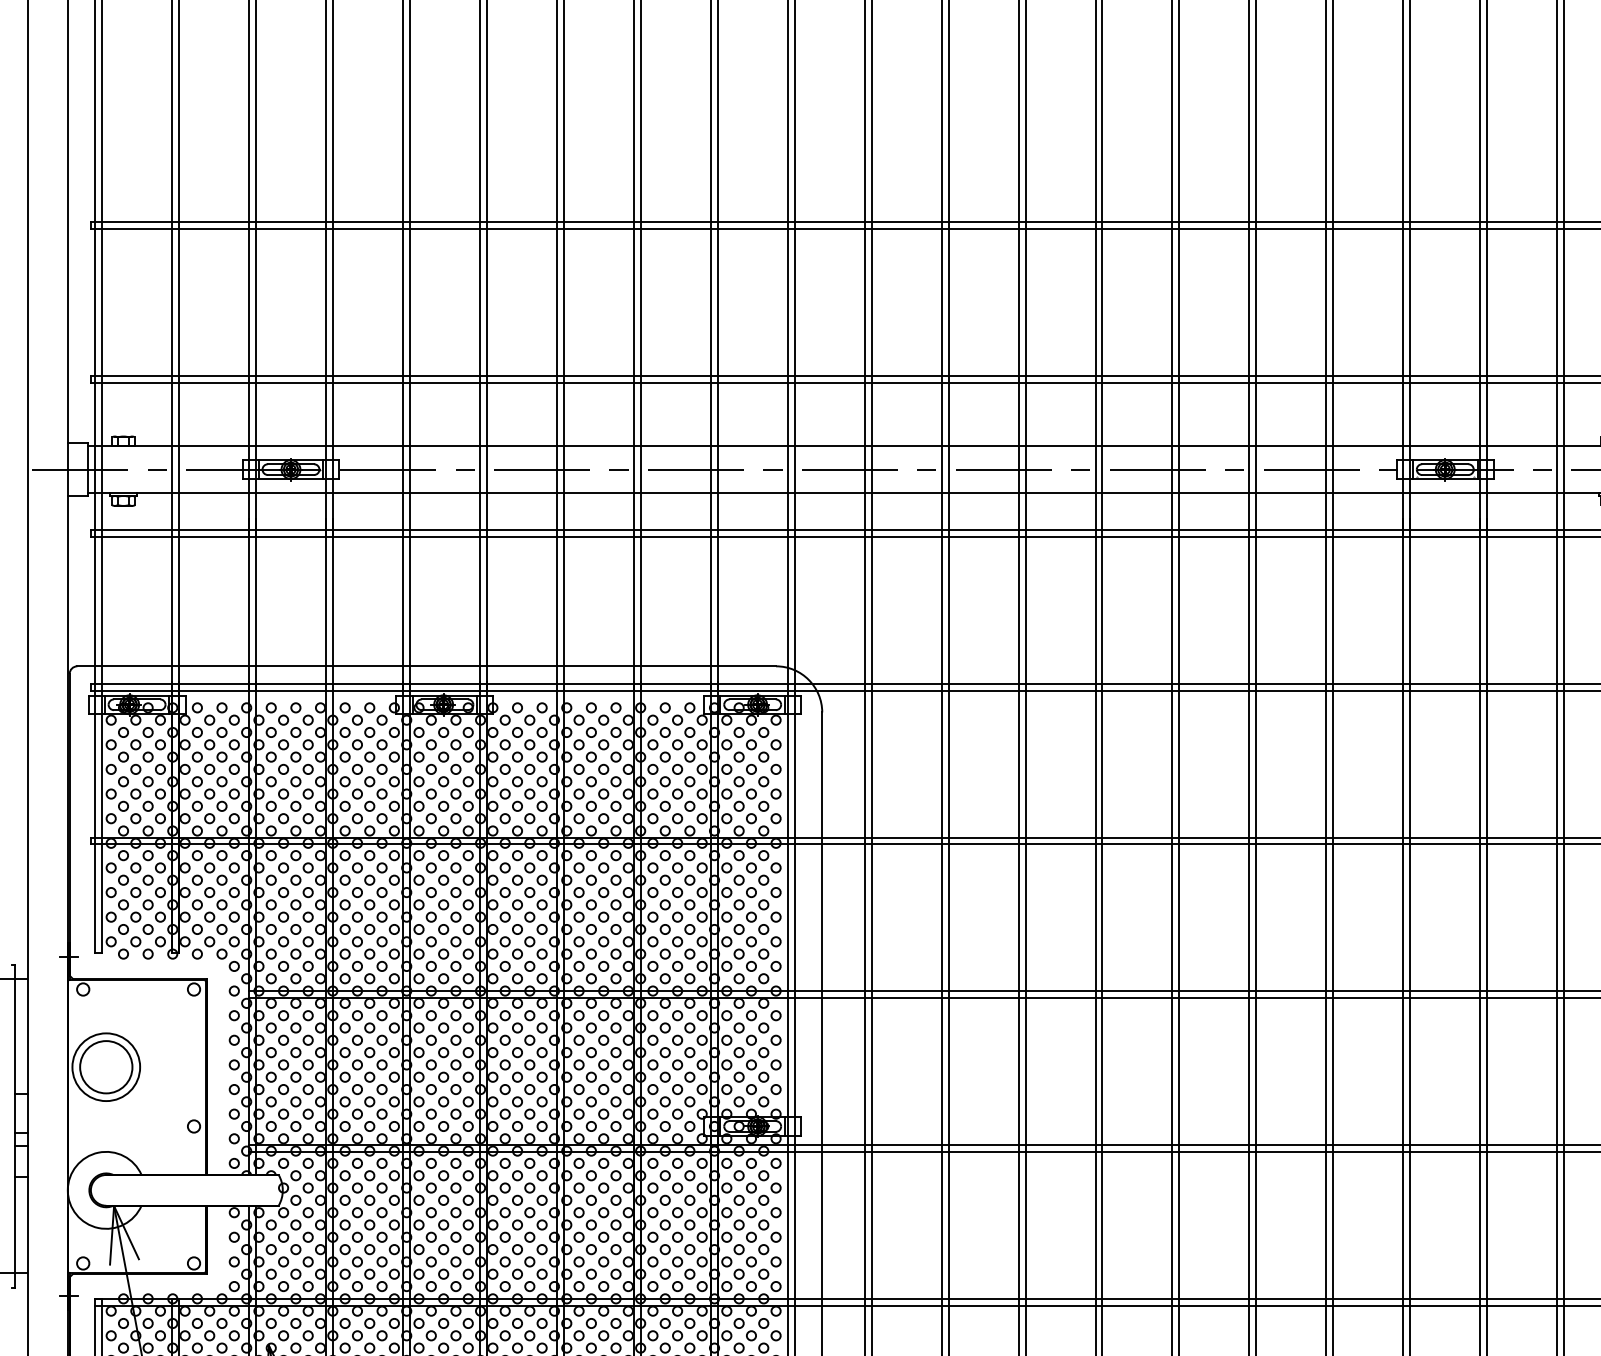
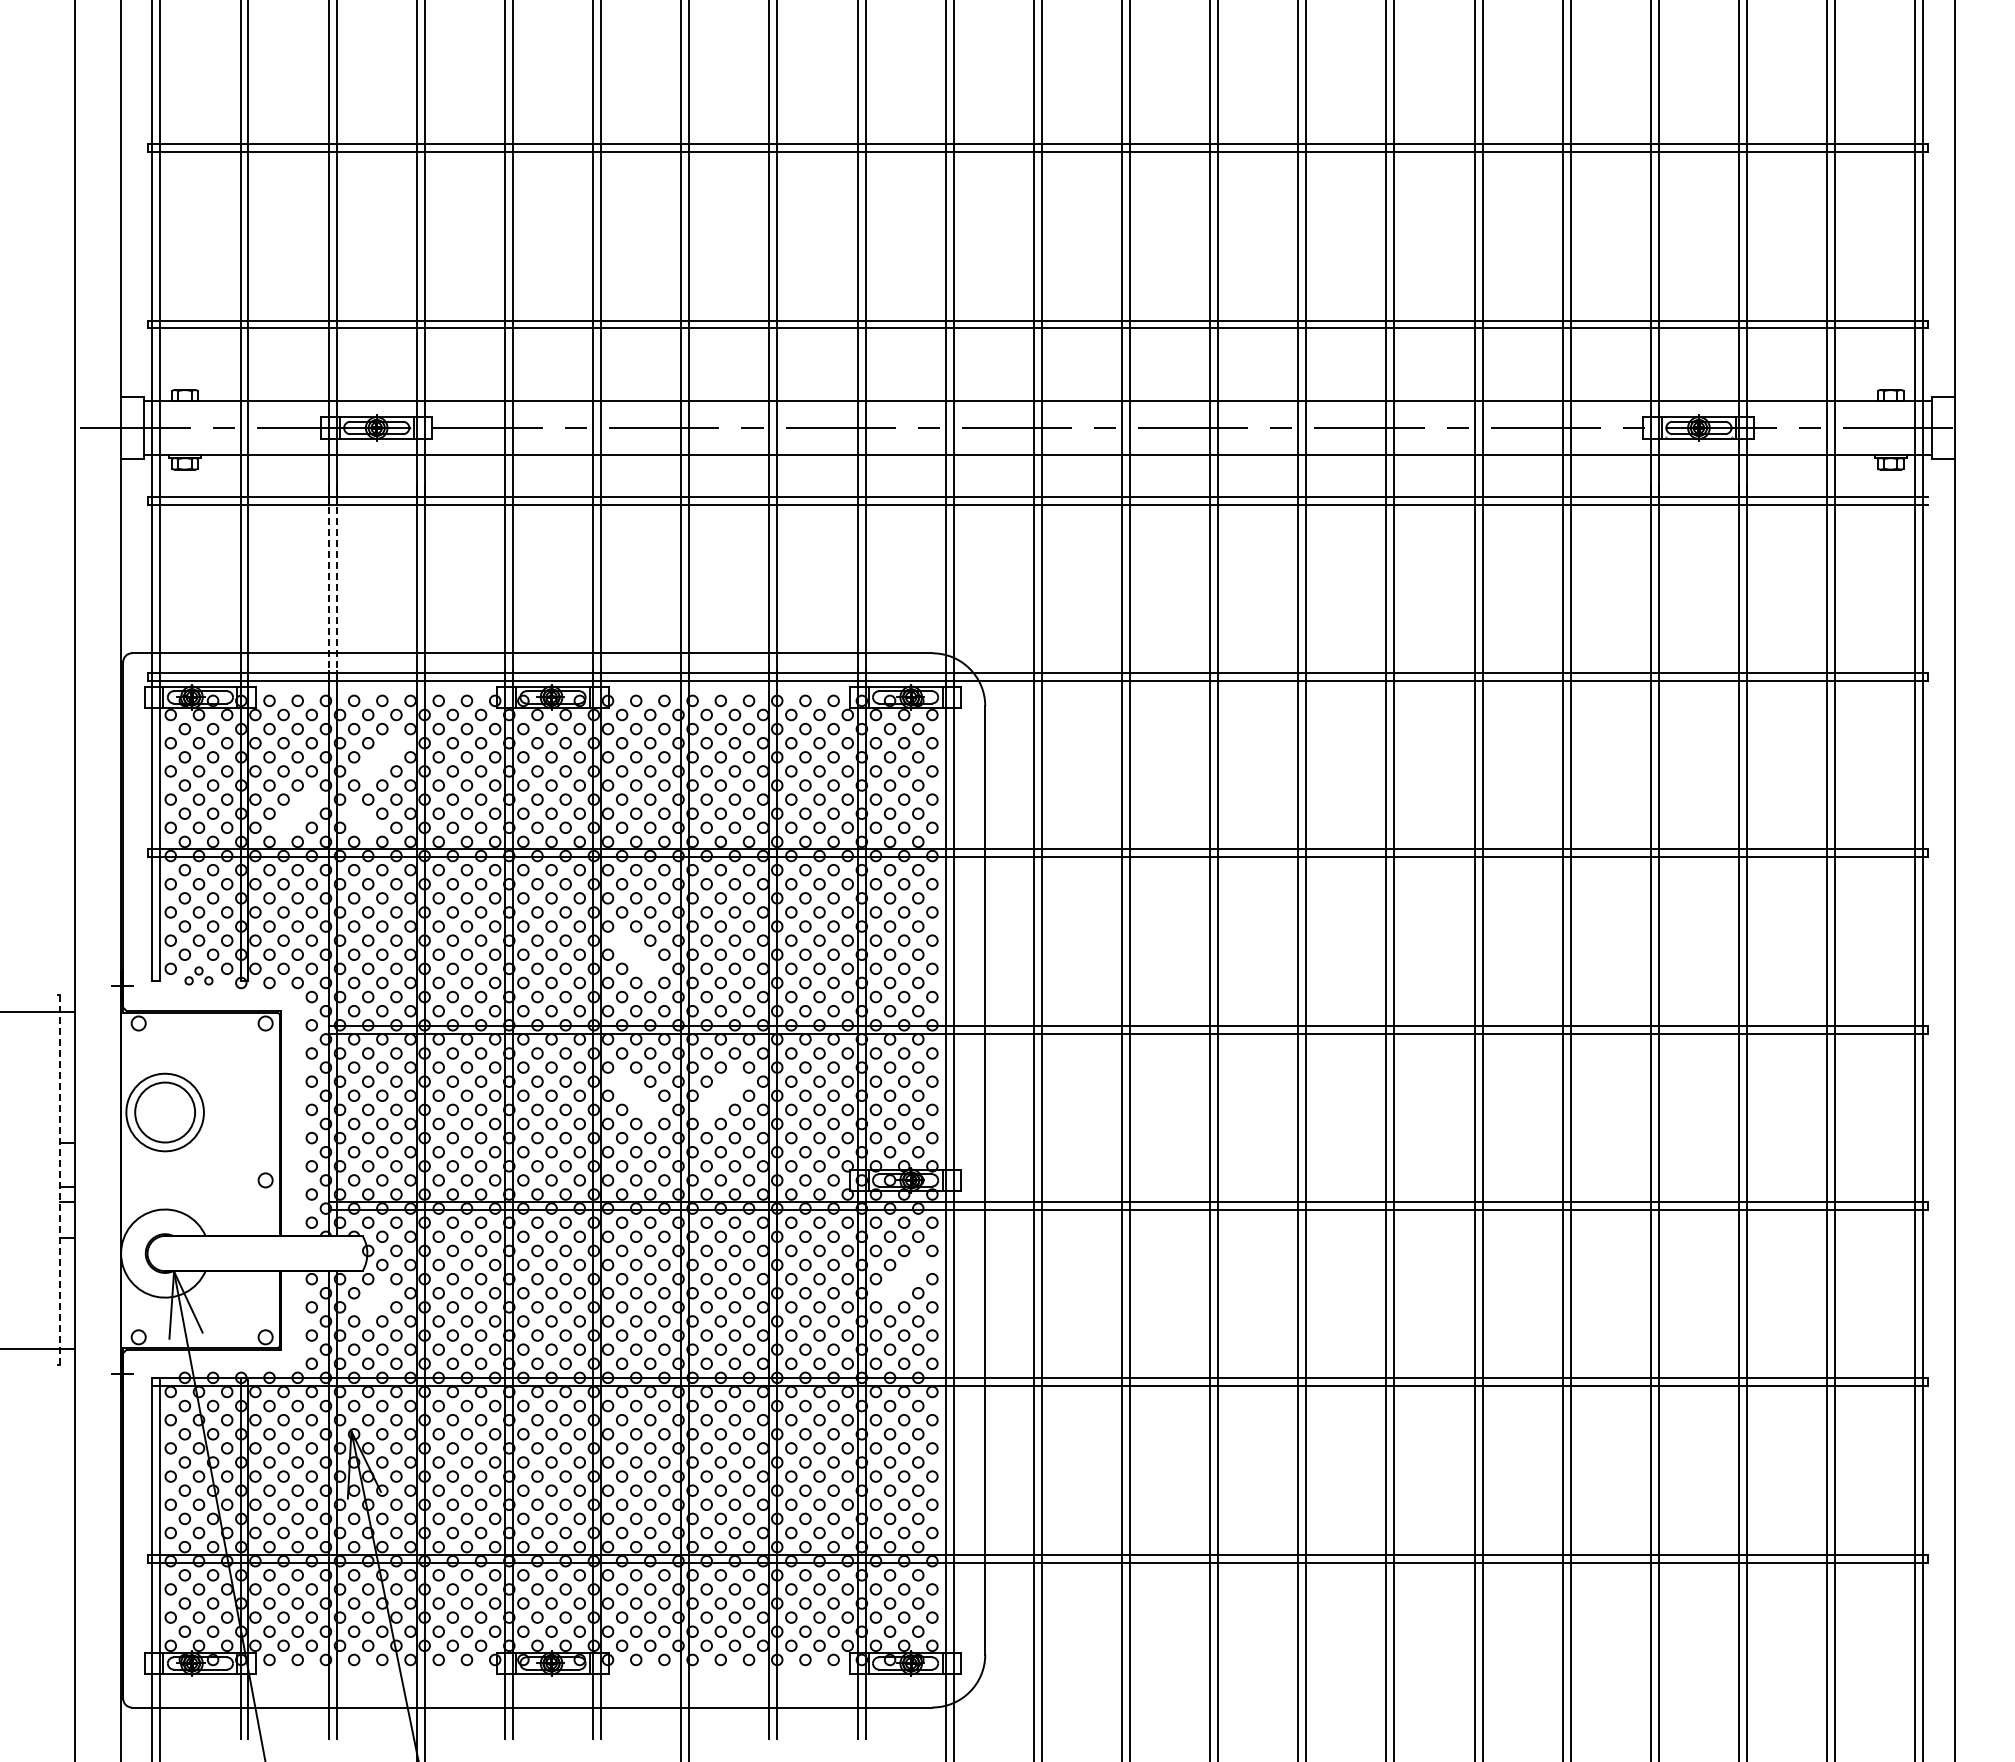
line: (248, 605) -> (328, 583), solid -> dashed
line: (255, 605) -> (336, 583), solid -> dashed
part: (296, 757) -> (382, 757), removed
part: (221, 806) -> (297, 813), removed
part: (277, 812) -> (361, 820), removed
part: (517, 929) -> (636, 954), removed
part: (135, 947) -> (198, 975), size x0.7
part: (517, 1052) -> (636, 1095), removed
part: (591, 1052) -> (720, 1095), removed
line: (14, 1125) -> (60, 1179), solid -> dashed
part: (750, 1212) -> (903, 1278), removed
part: (289, 1231) -> (375, 1300), removed

